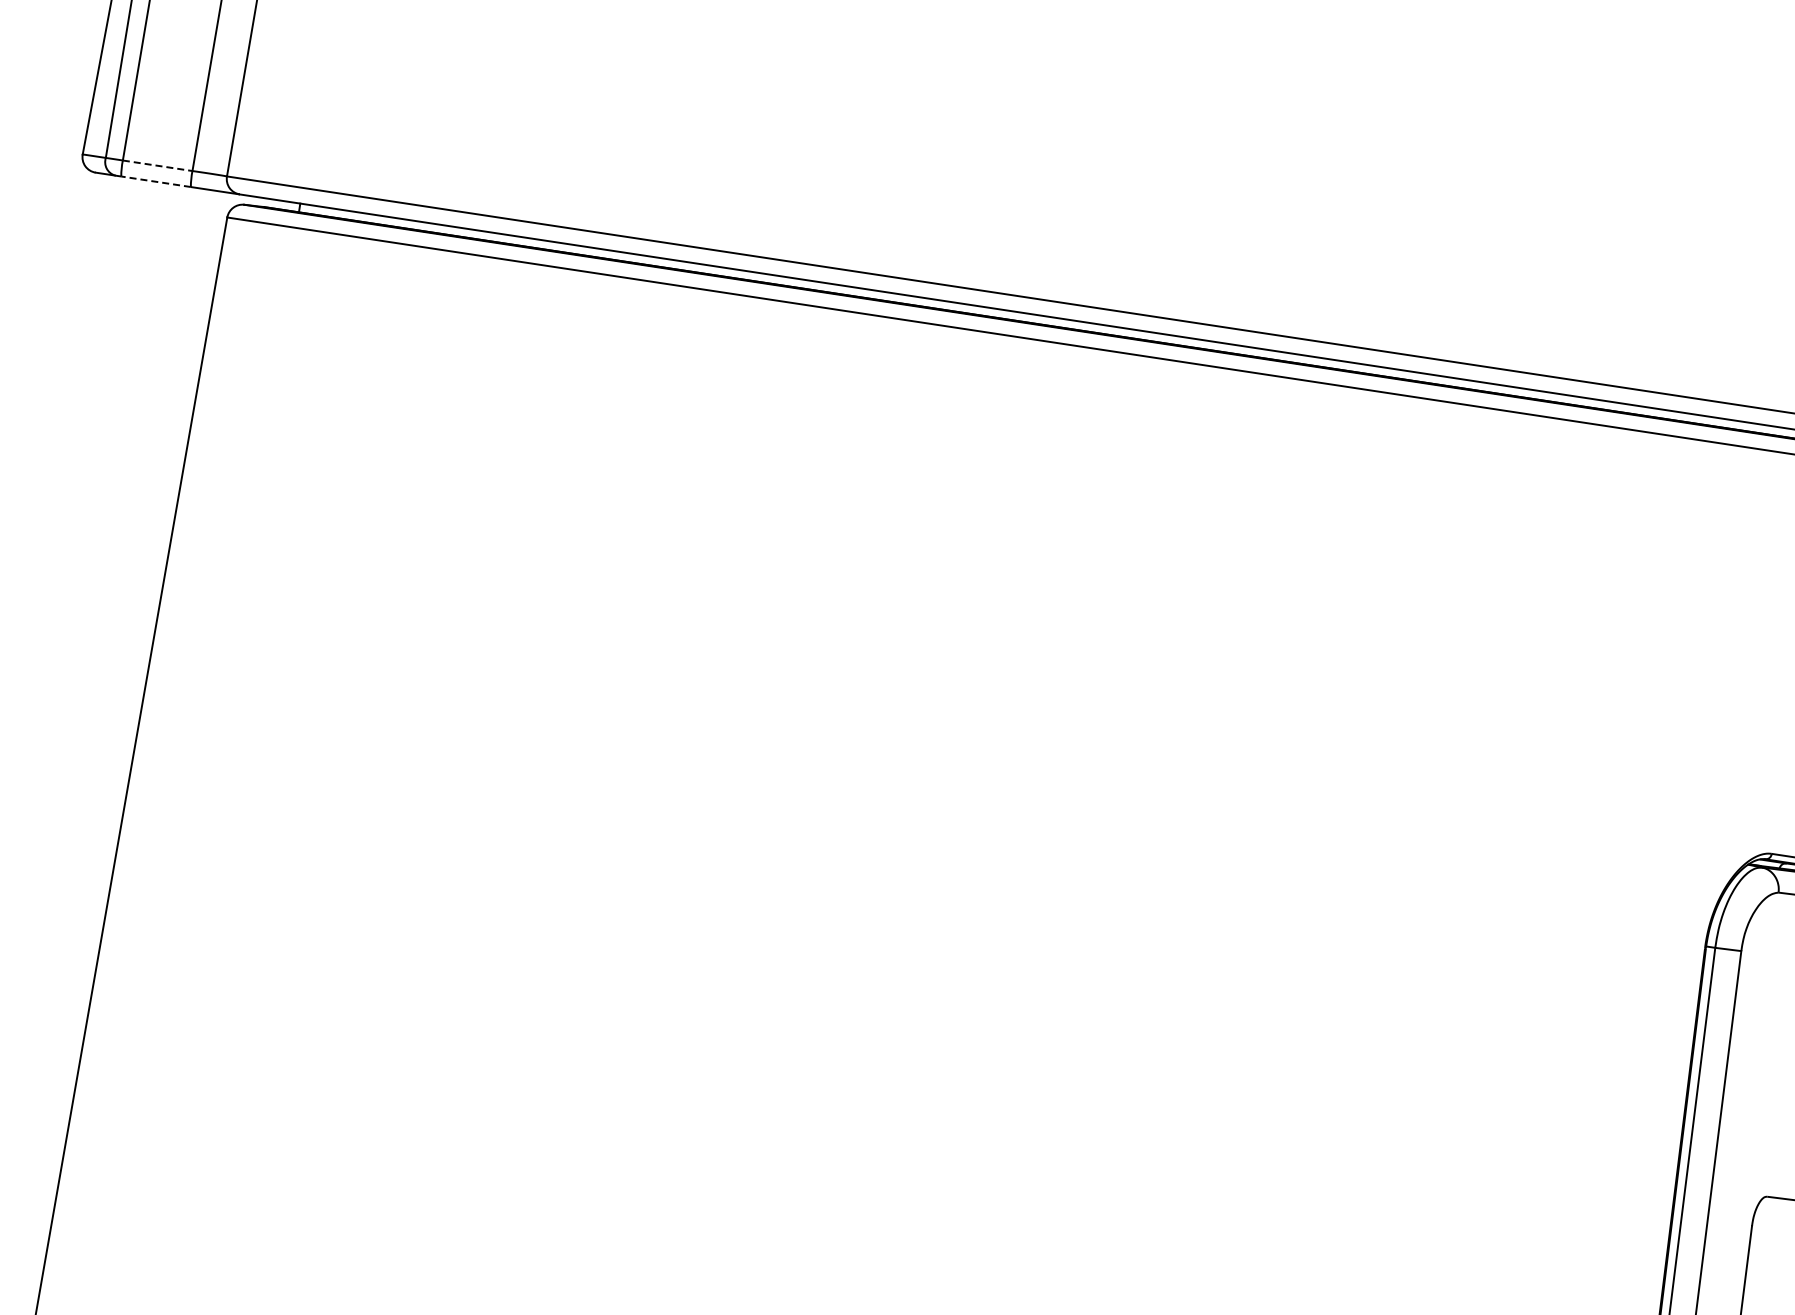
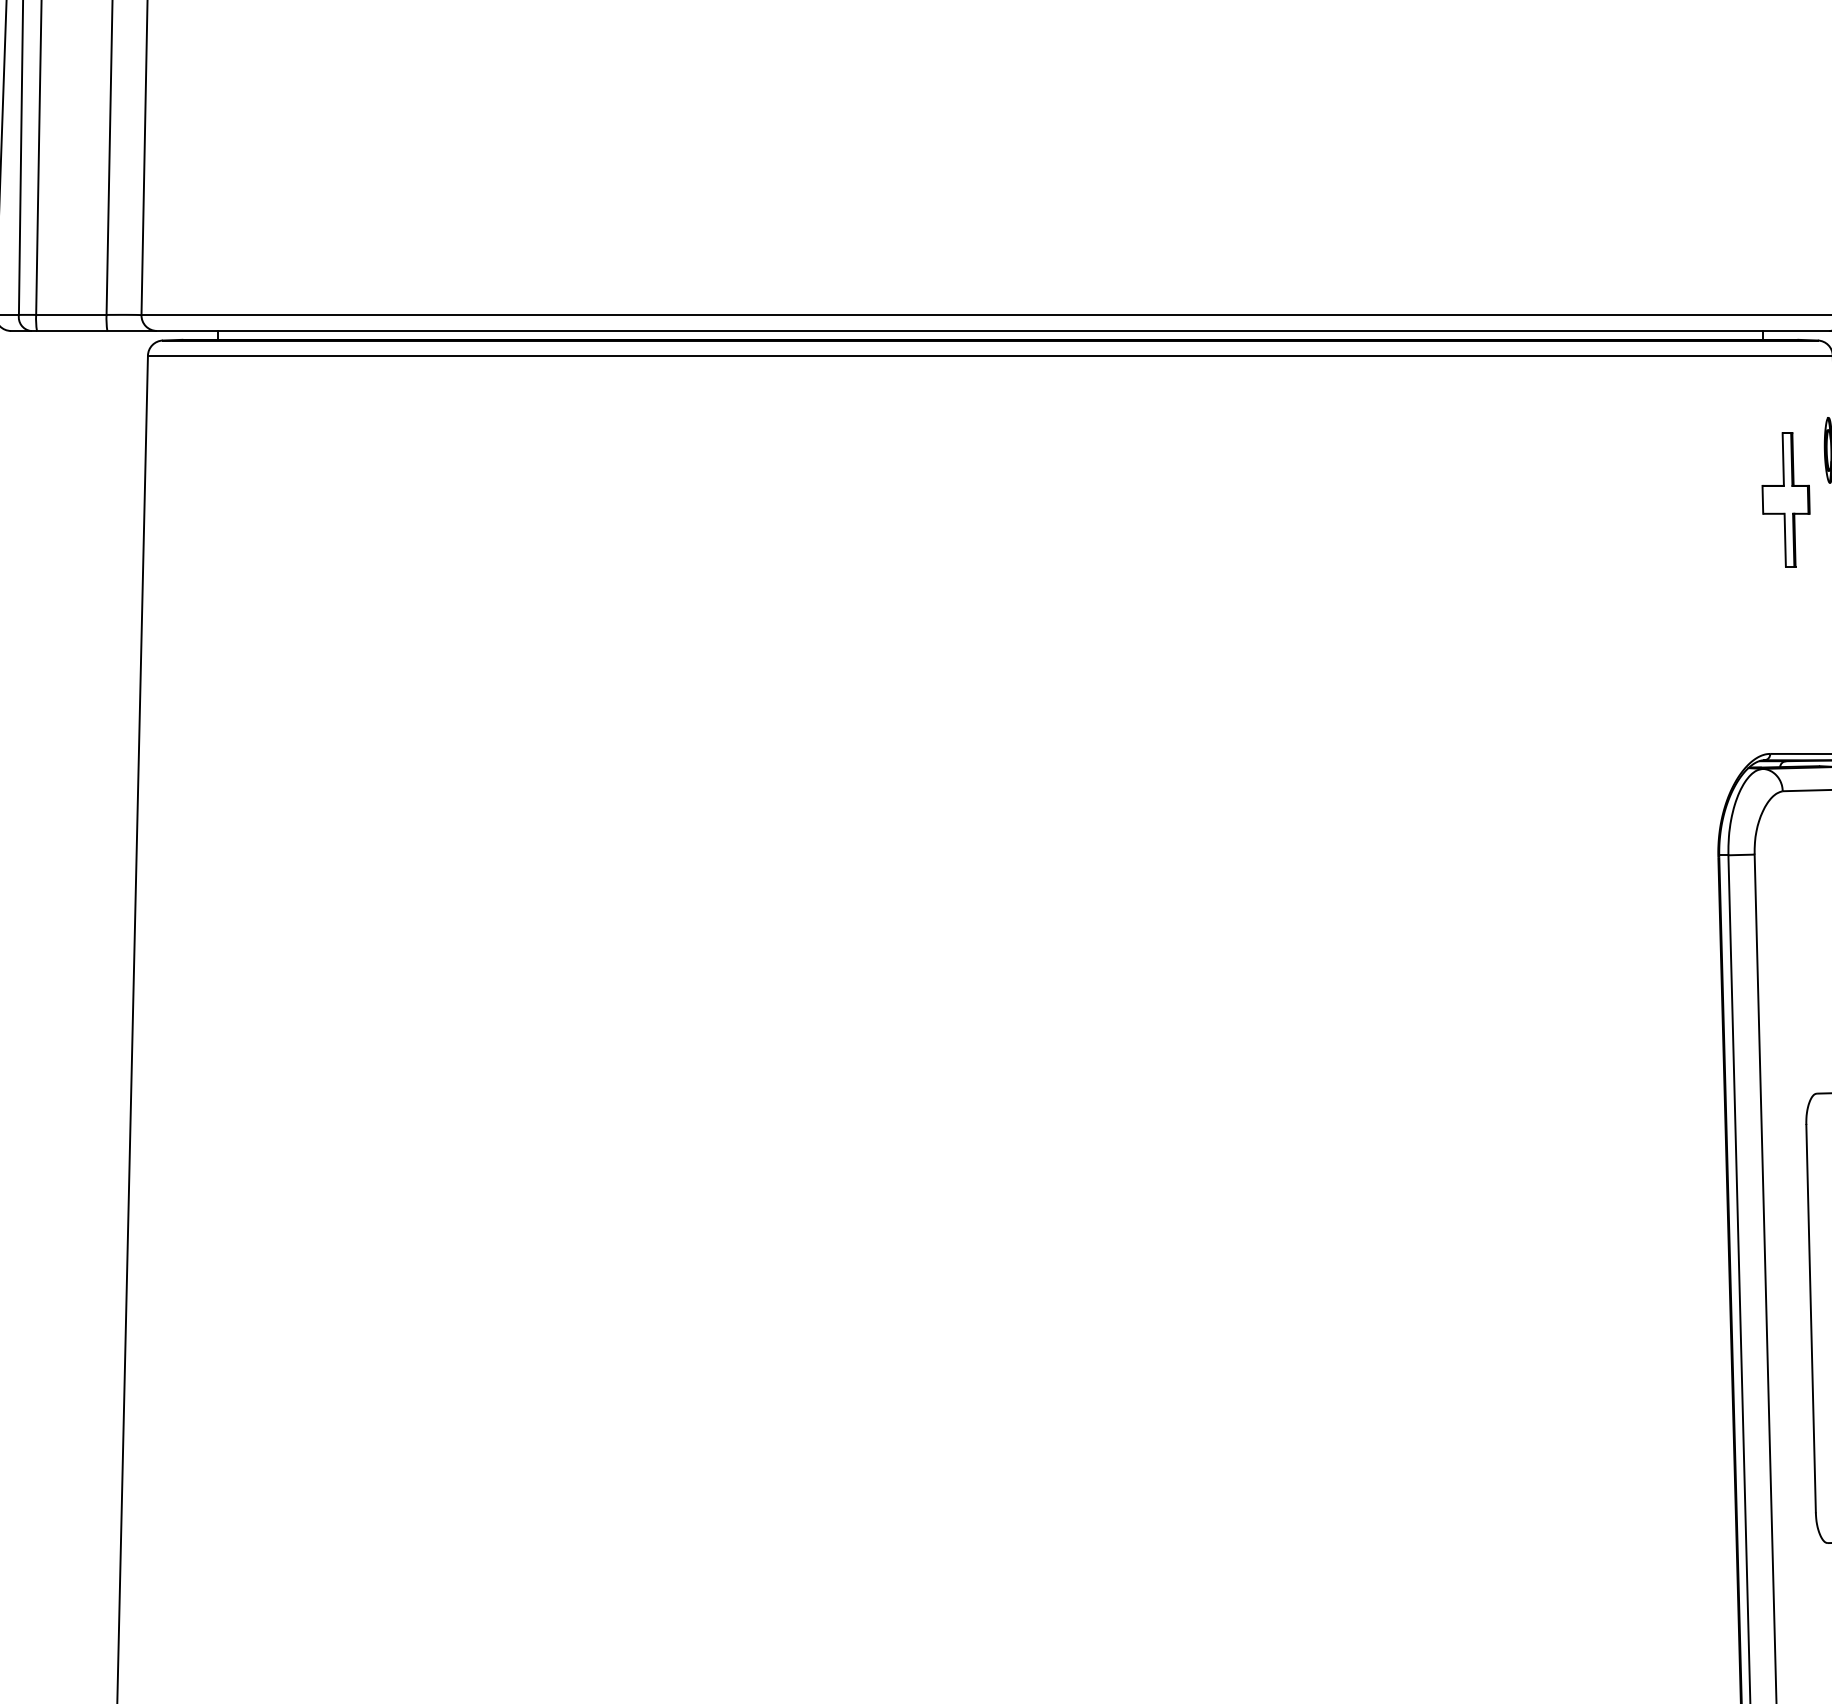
line: (157, 165) -> (71, 314), dashed -> solid
line: (155, 181) -> (71, 330), dashed -> solid

